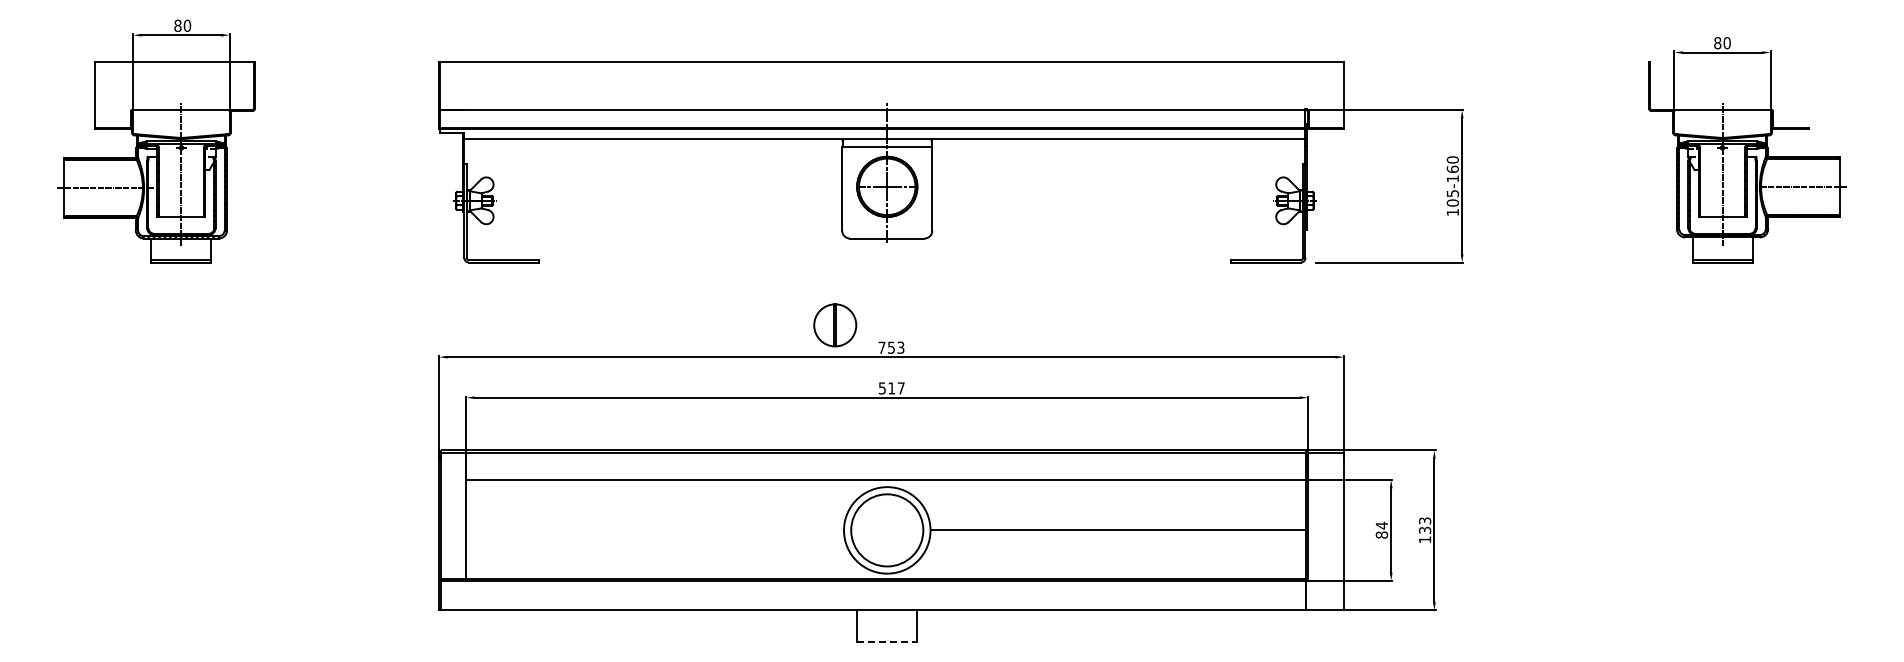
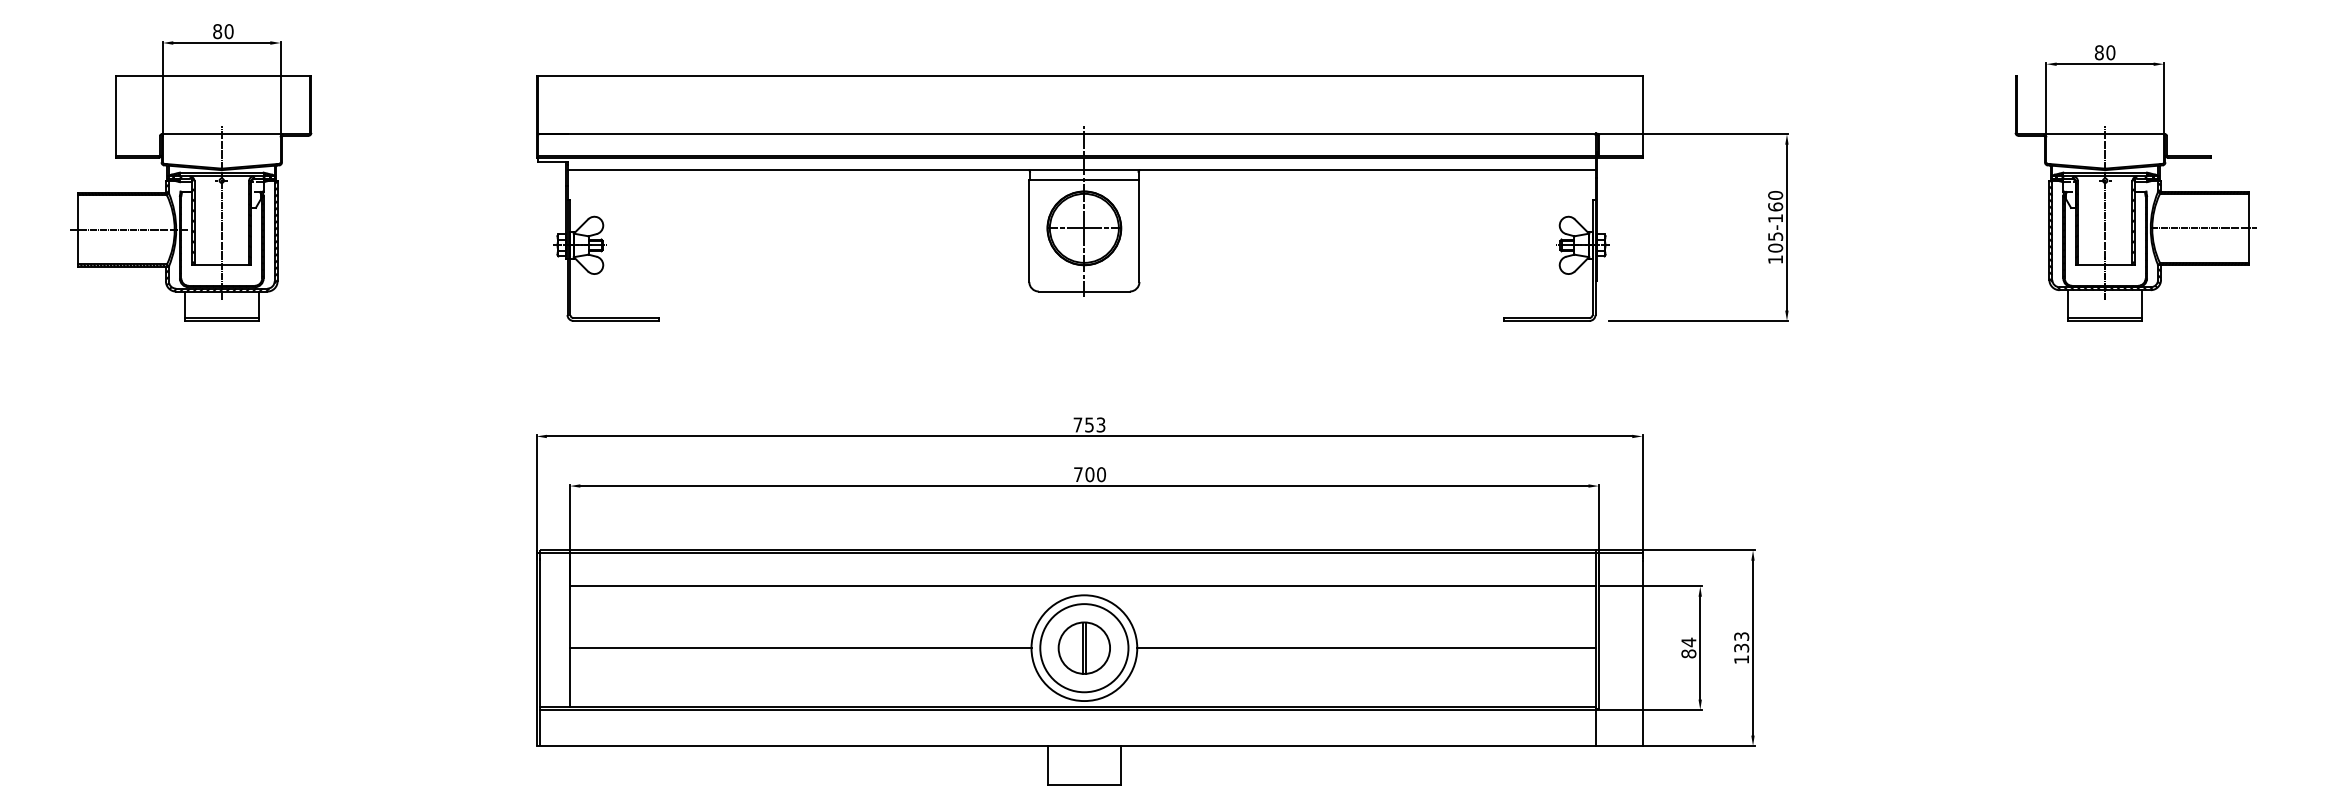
part: (835, 325) -> (1084, 648), moved
text: (891, 388) -> (1089, 474), 517 -> 700
line: (655, 530) -> (801, 648), added
line: (887, 642) -> (1084, 785), dashed -> solid

